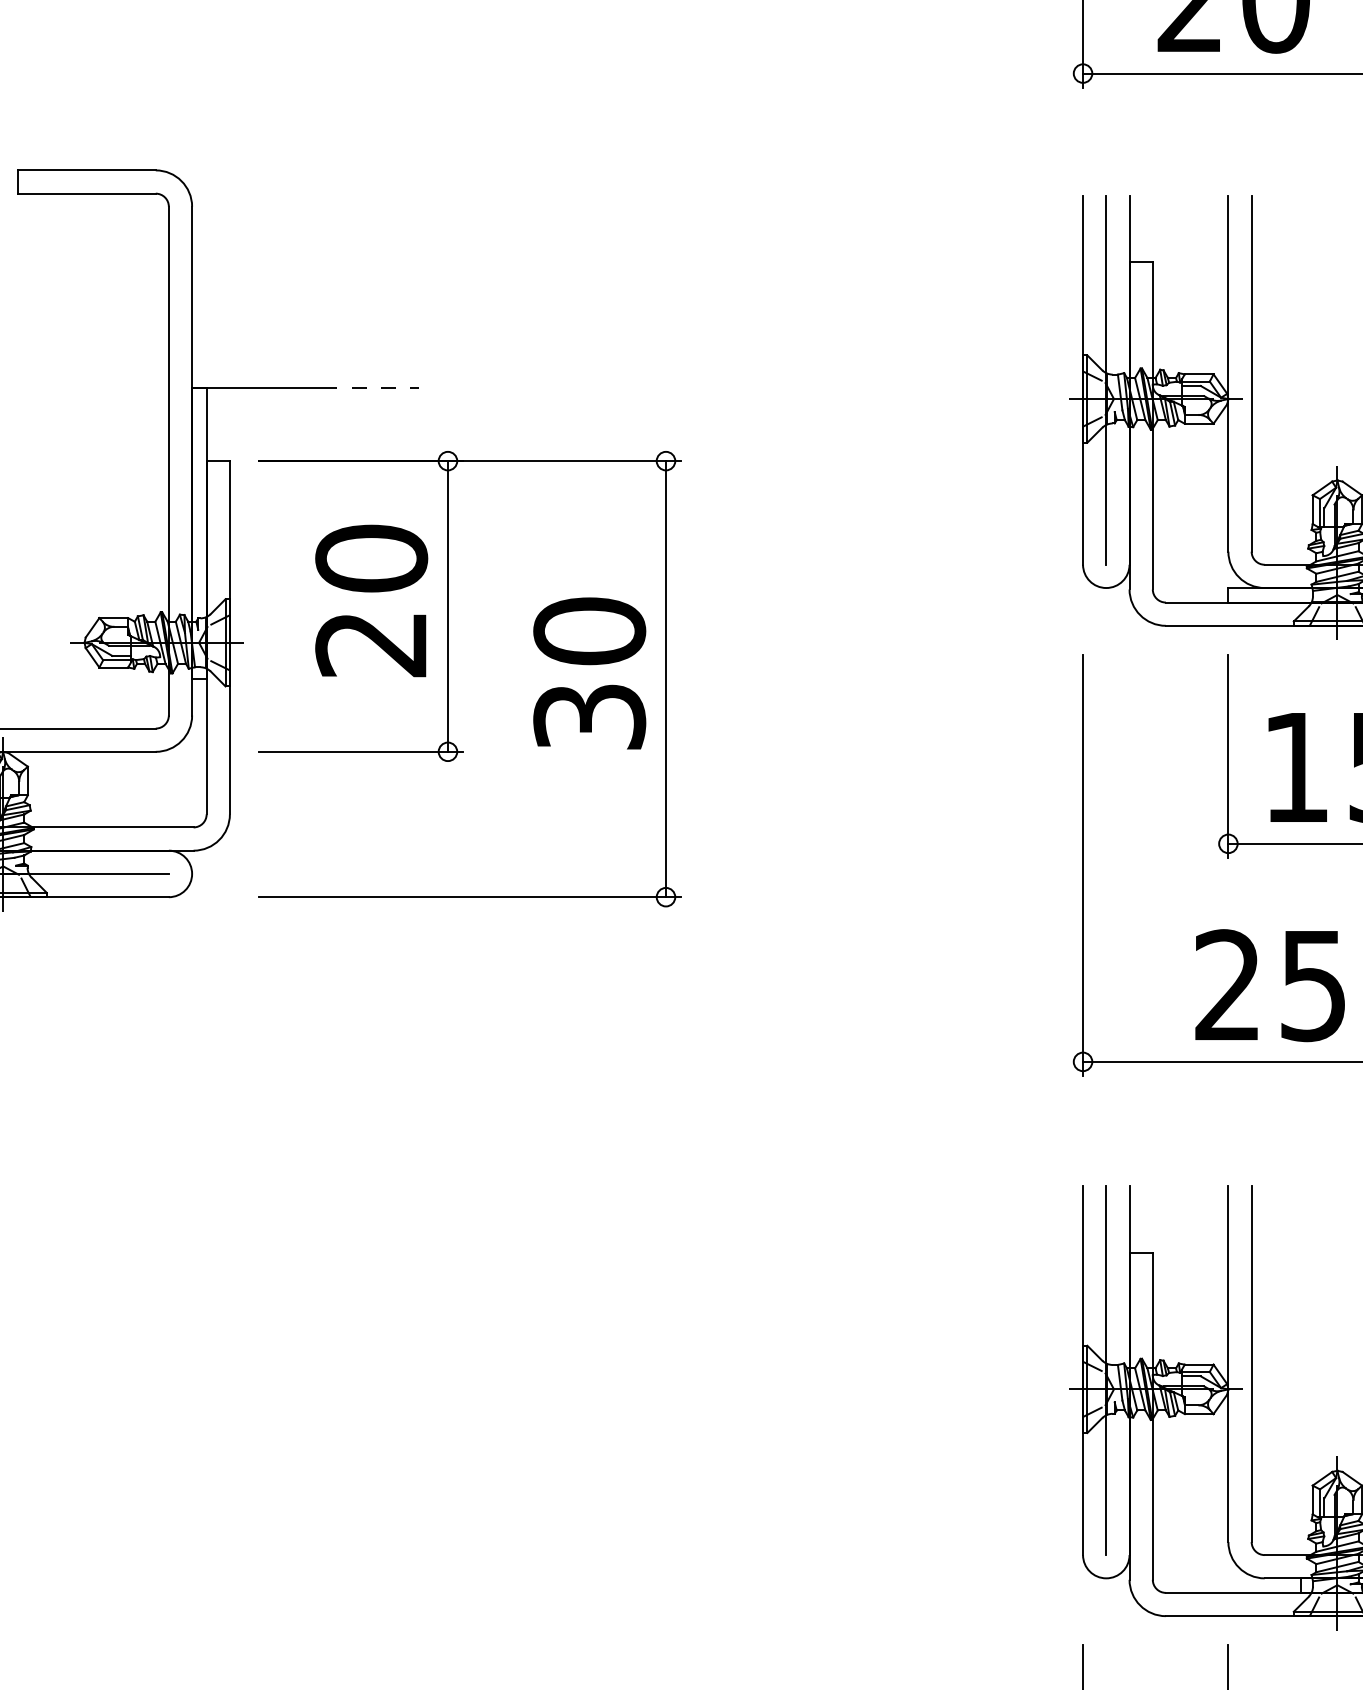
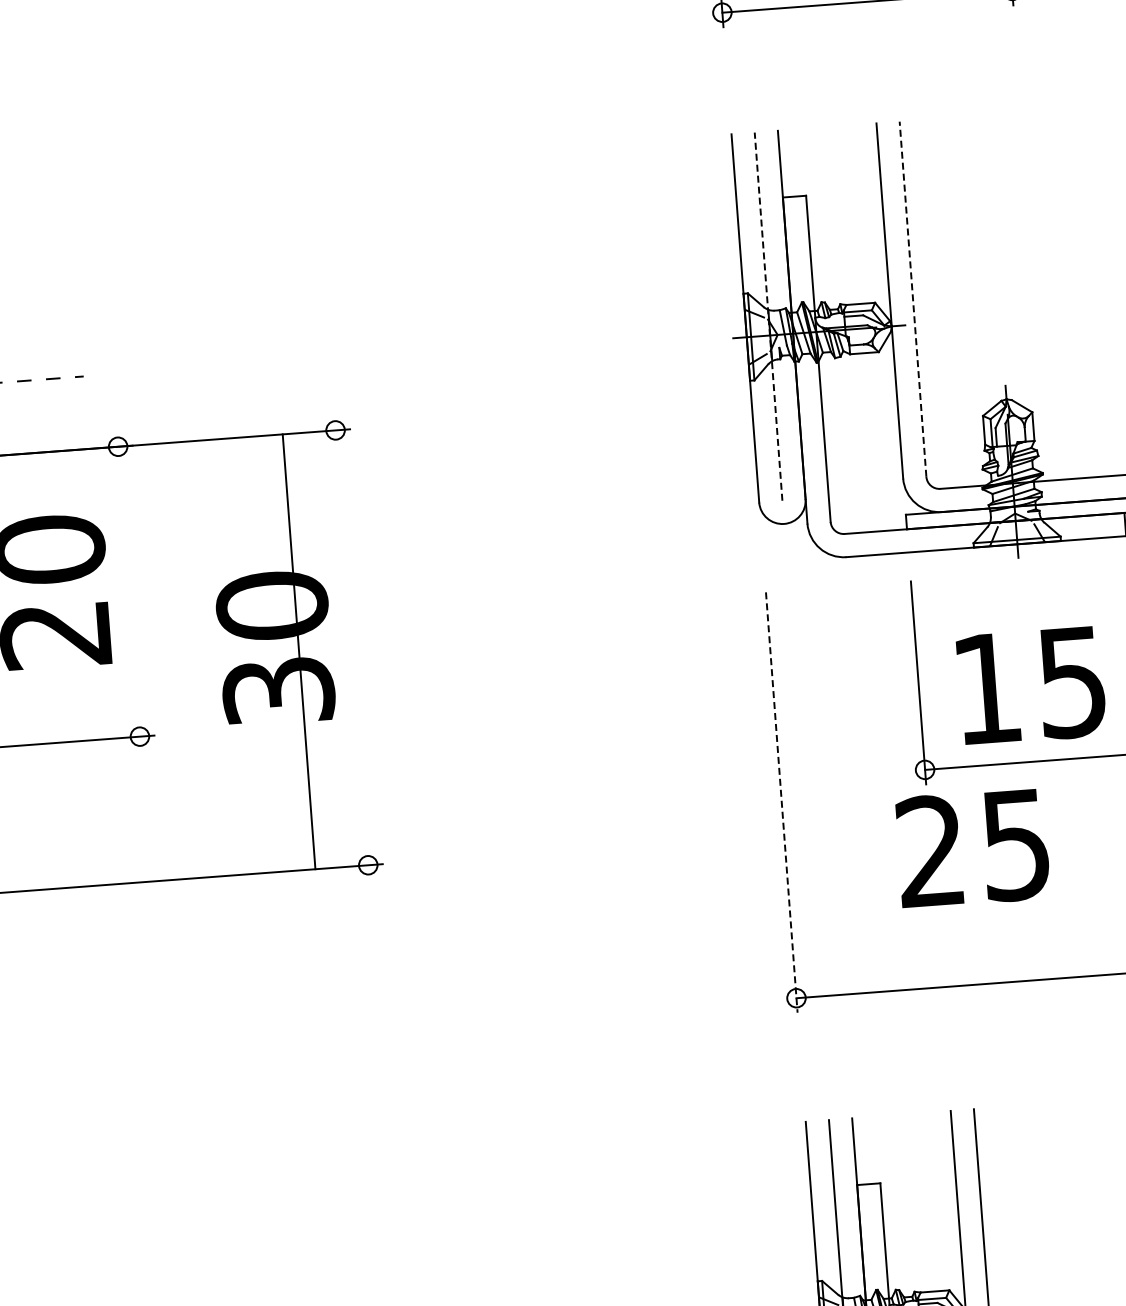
line: (1251, 373) -> (912, 299), solid -> dashed
line: (1106, 380) -> (768, 316), solid -> dashed
line: (447, 606) -> (128, 591), removed
line: (666, 679) -> (299, 652), moved
line: (1083, 865) -> (782, 802), solid -> dashed
text: (1269, 985) -> (972, 848), moved

